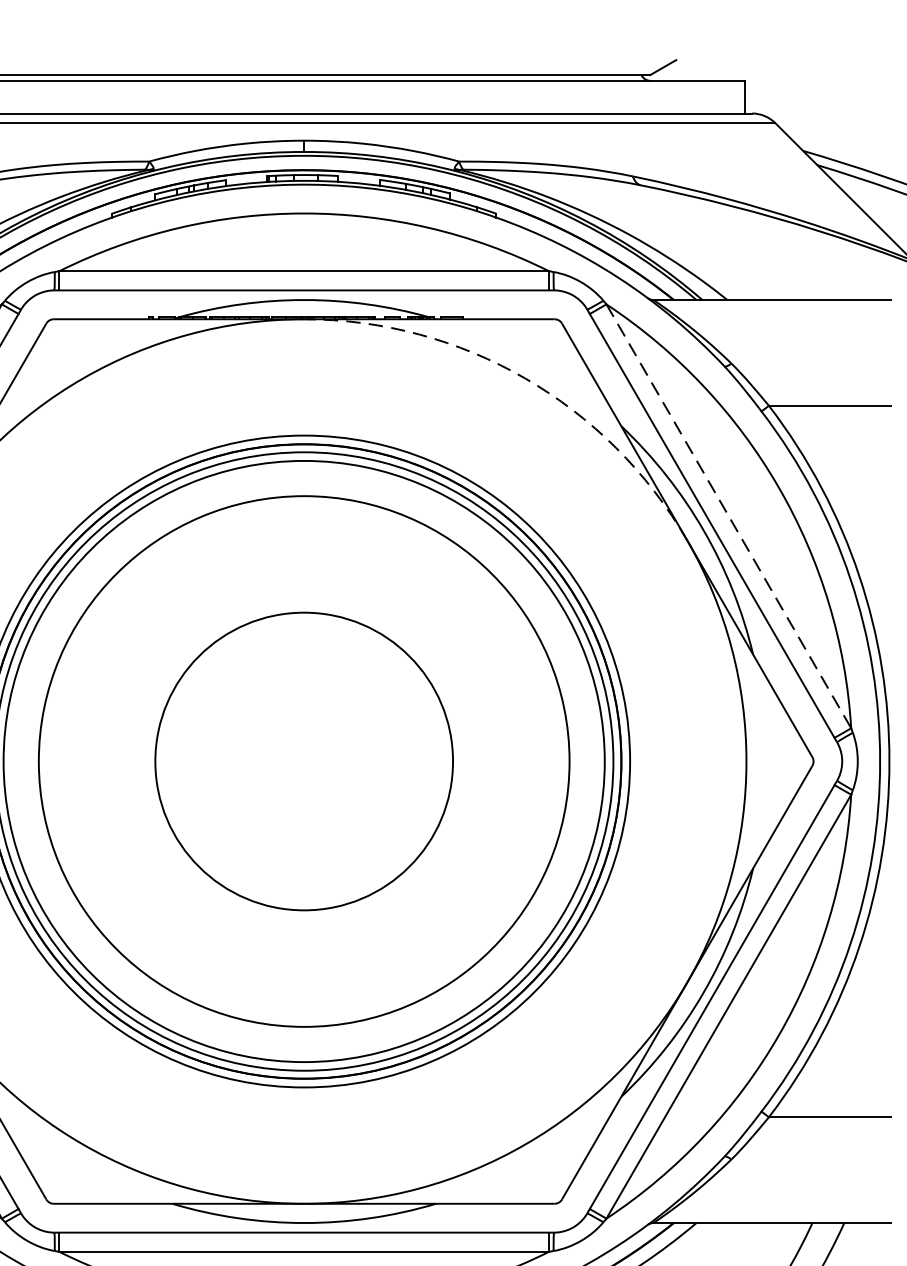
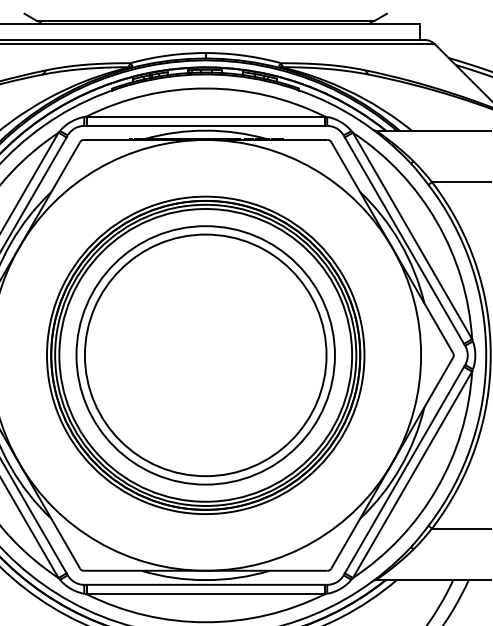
arc: (525, 377) -> (313, 168), dashed -> solid
line: (728, 517) -> (412, 236), dashed -> solid
circle: (303, 761) -> (205, 355), size x1.67

